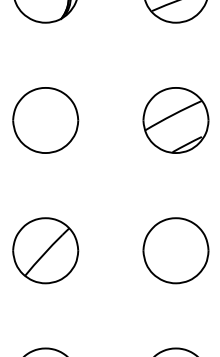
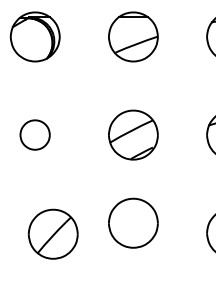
part: (44, 119) -> (34, 134), size x0.6
part: (44, 249) -> (52, 233), moved
part: (176, 249) -> (133, 222), moved

